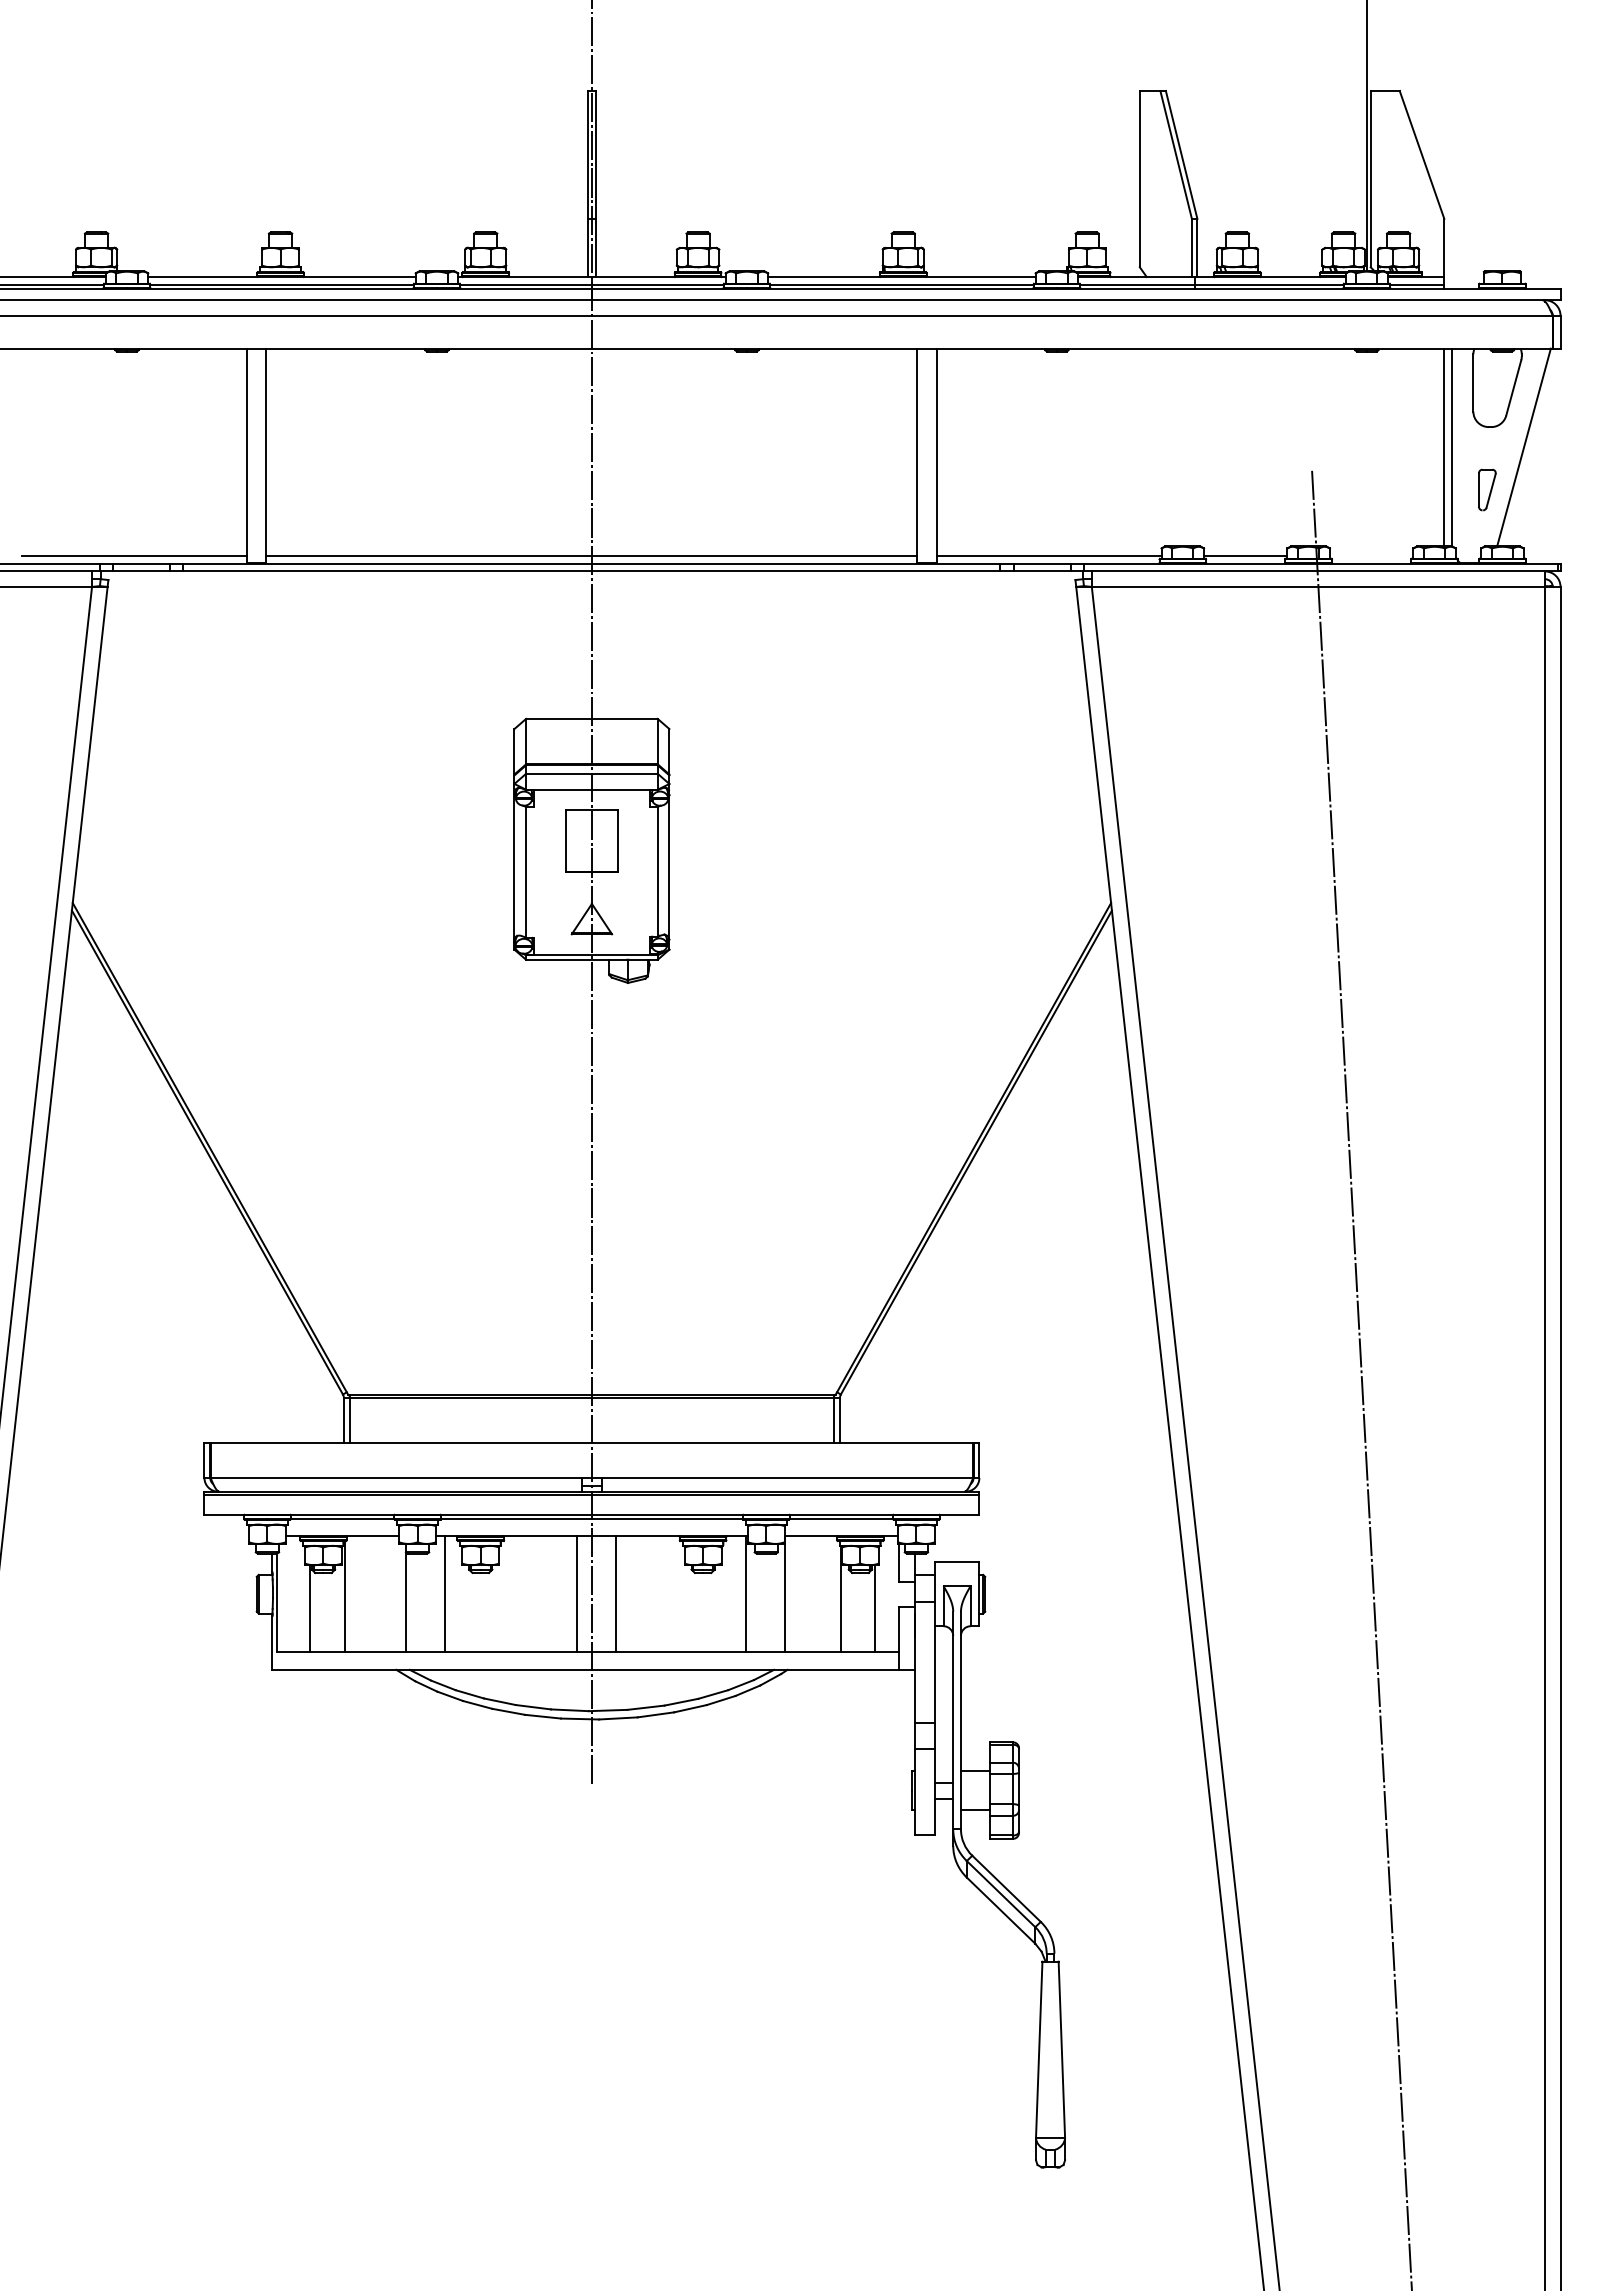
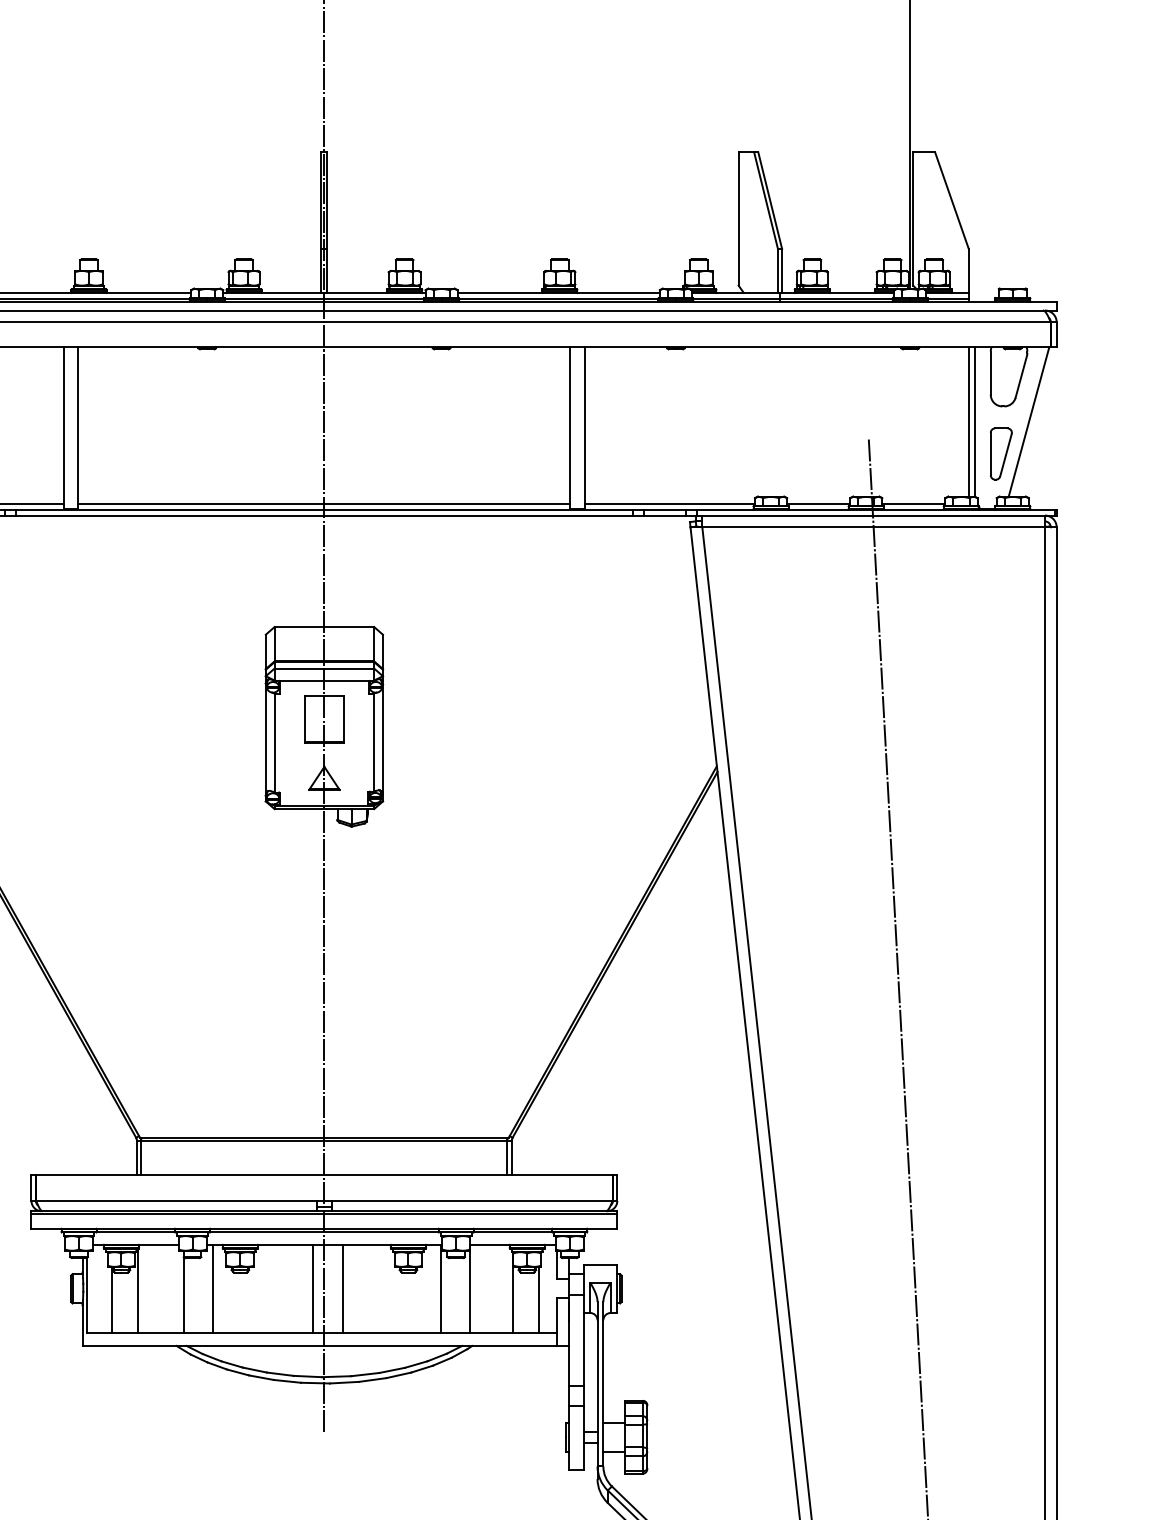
part: (1487, 489) -> (1001, 453), size x1.67
line: (1371, 555) -> (913, 503), added

